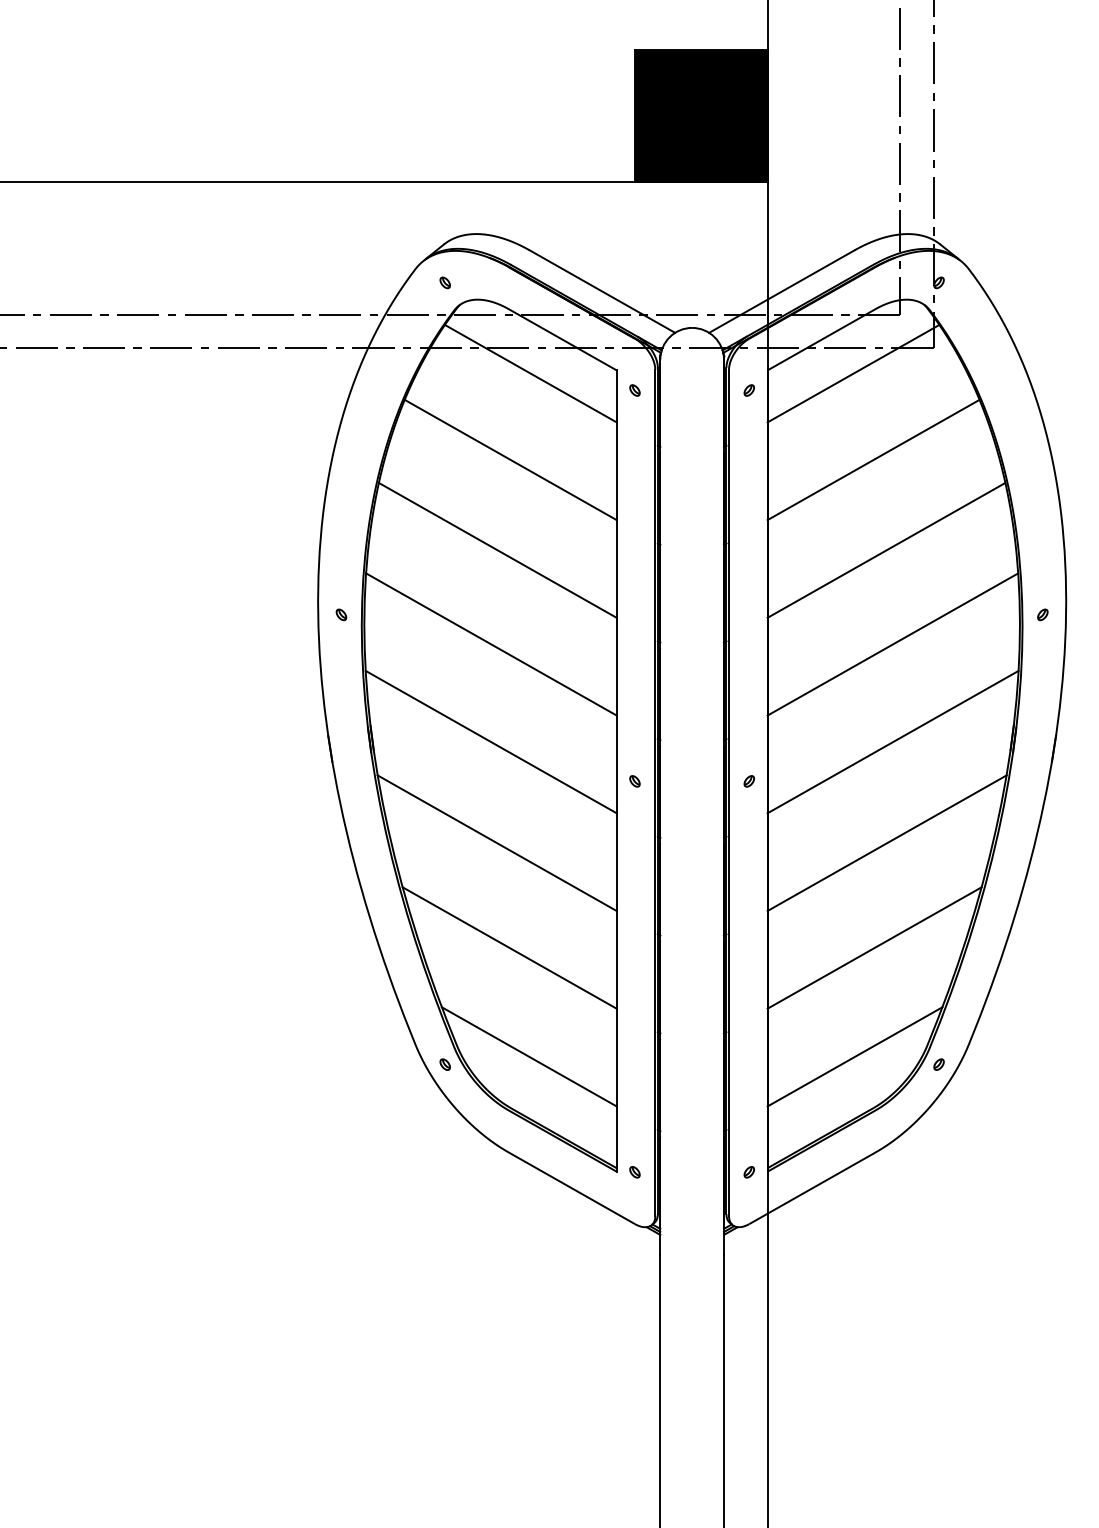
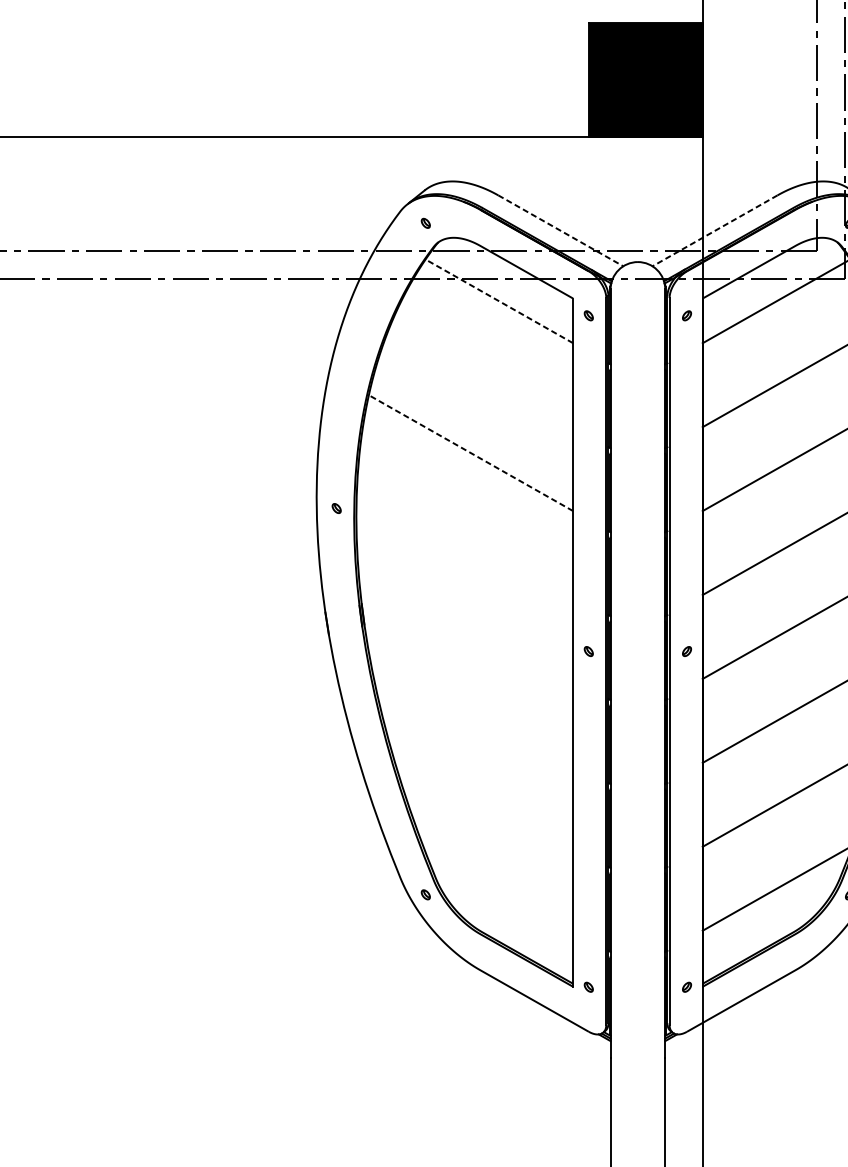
line: (602, 291) -> (560, 230), solid -> dashed
line: (781, 291) -> (714, 230), solid -> dashed
line: (530, 373) -> (499, 301), solid -> dashed
line: (510, 459) -> (481, 375), removed
line: (497, 550) -> (470, 453), solid -> dashed
line: (491, 644) -> (465, 533), removed
line: (490, 741) -> (464, 617), removed
line: (496, 842) -> (469, 704), removed
line: (509, 947) -> (481, 794), removed
line: (528, 1056) -> (497, 887), removed

